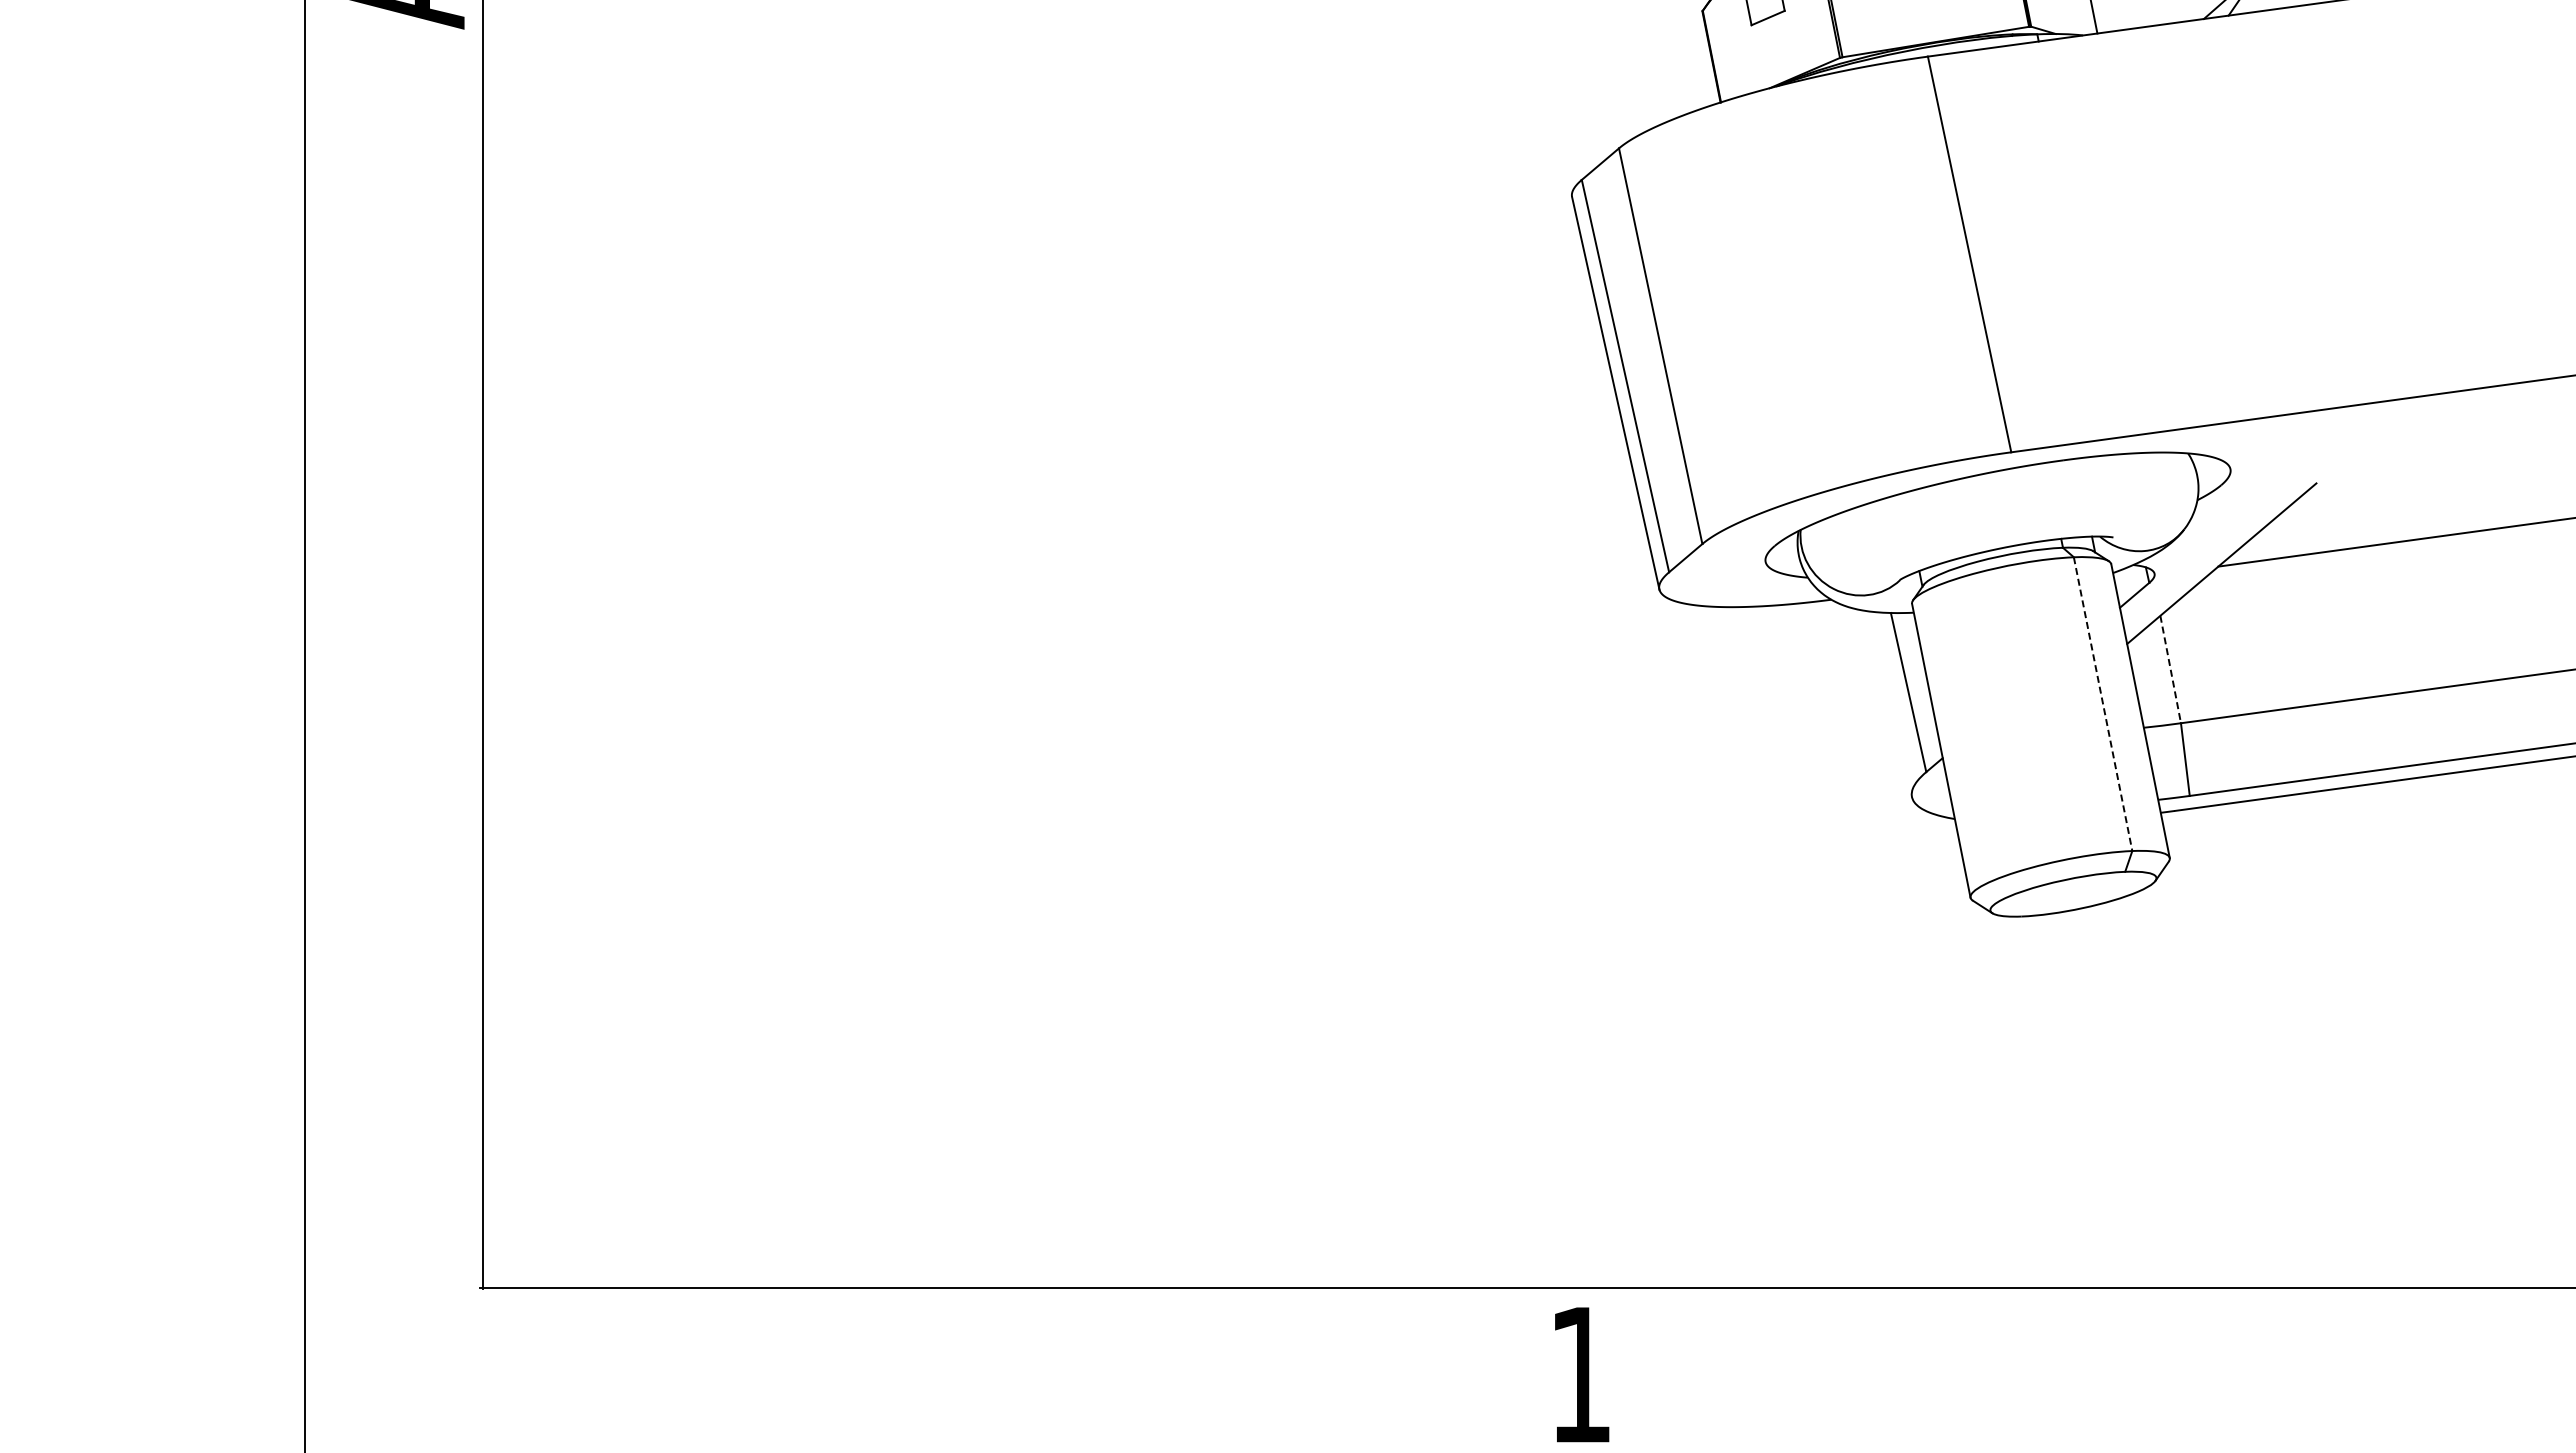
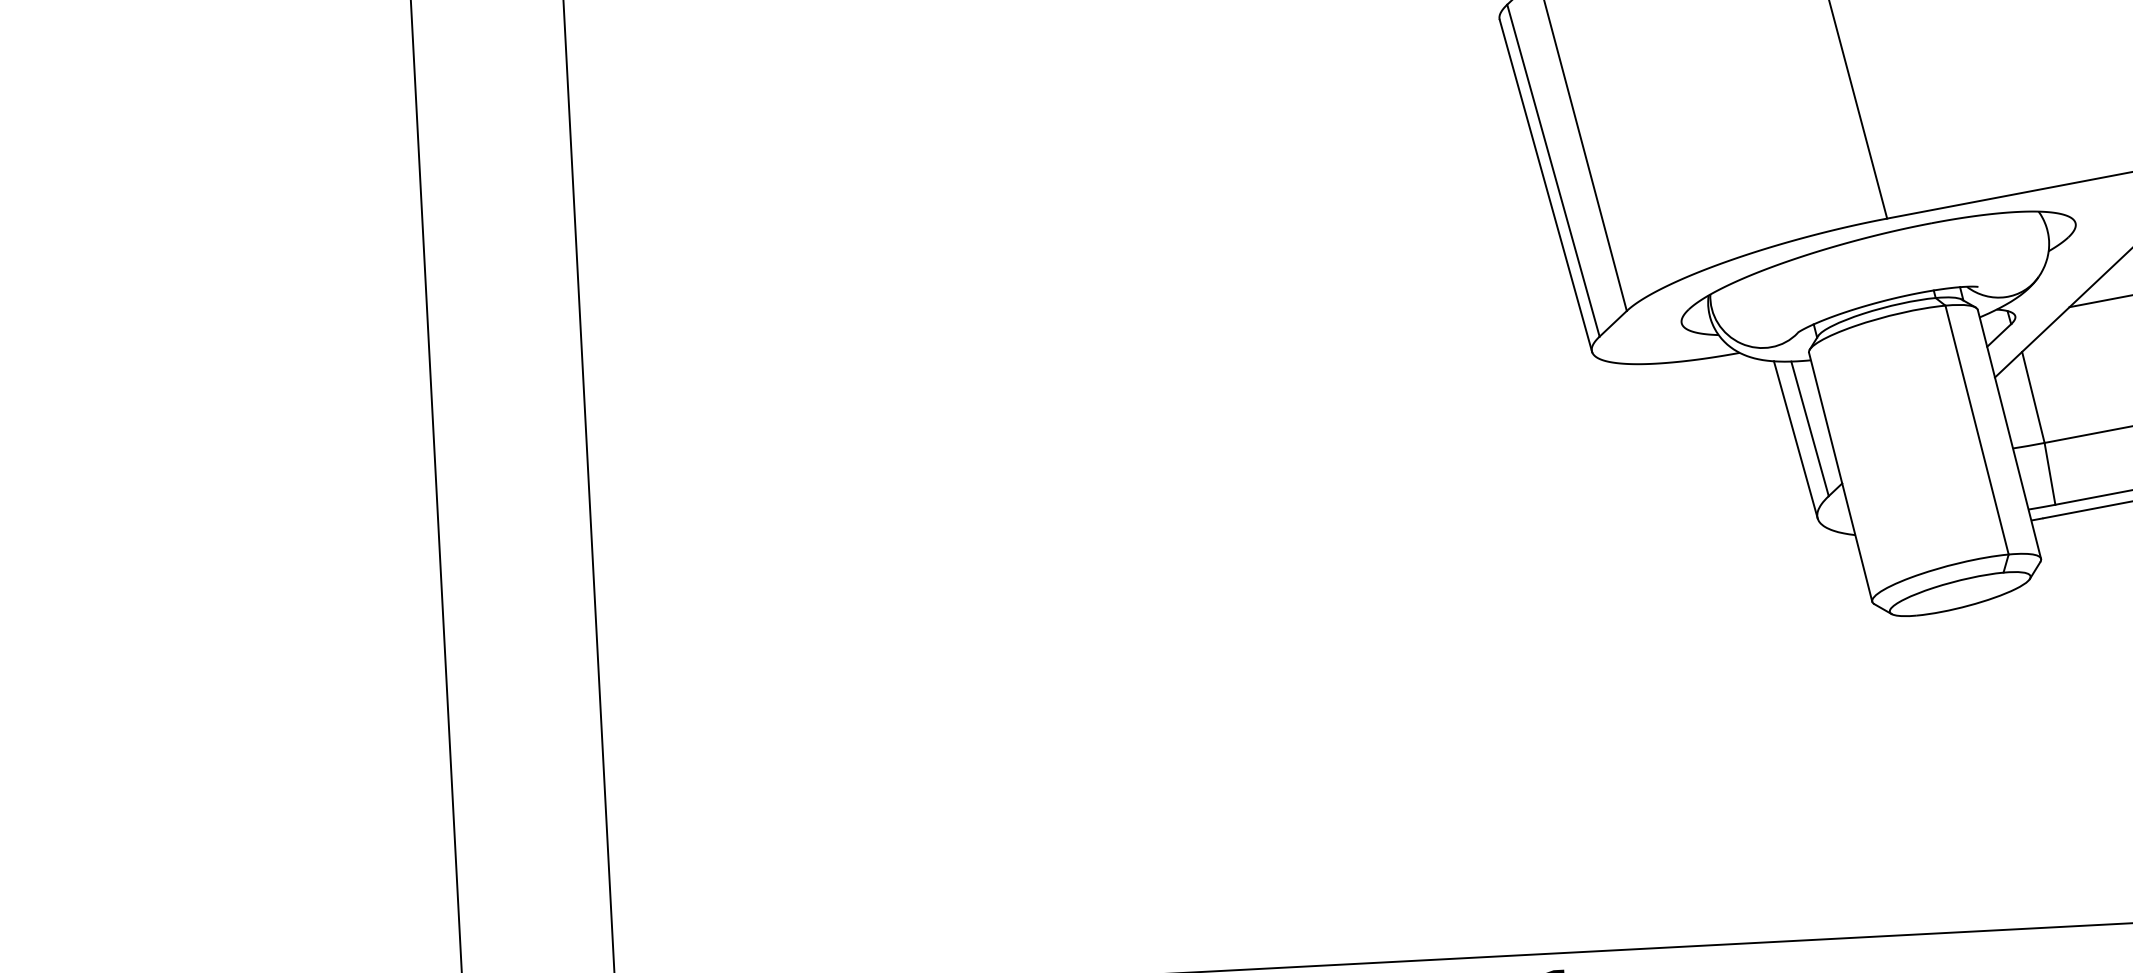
line: (2170, 669) -> (2033, 397), dashed -> solid
line: (1891, 704) -> (1795, 439), added
line: (2103, 704) -> (1977, 430), dashed -> solid

